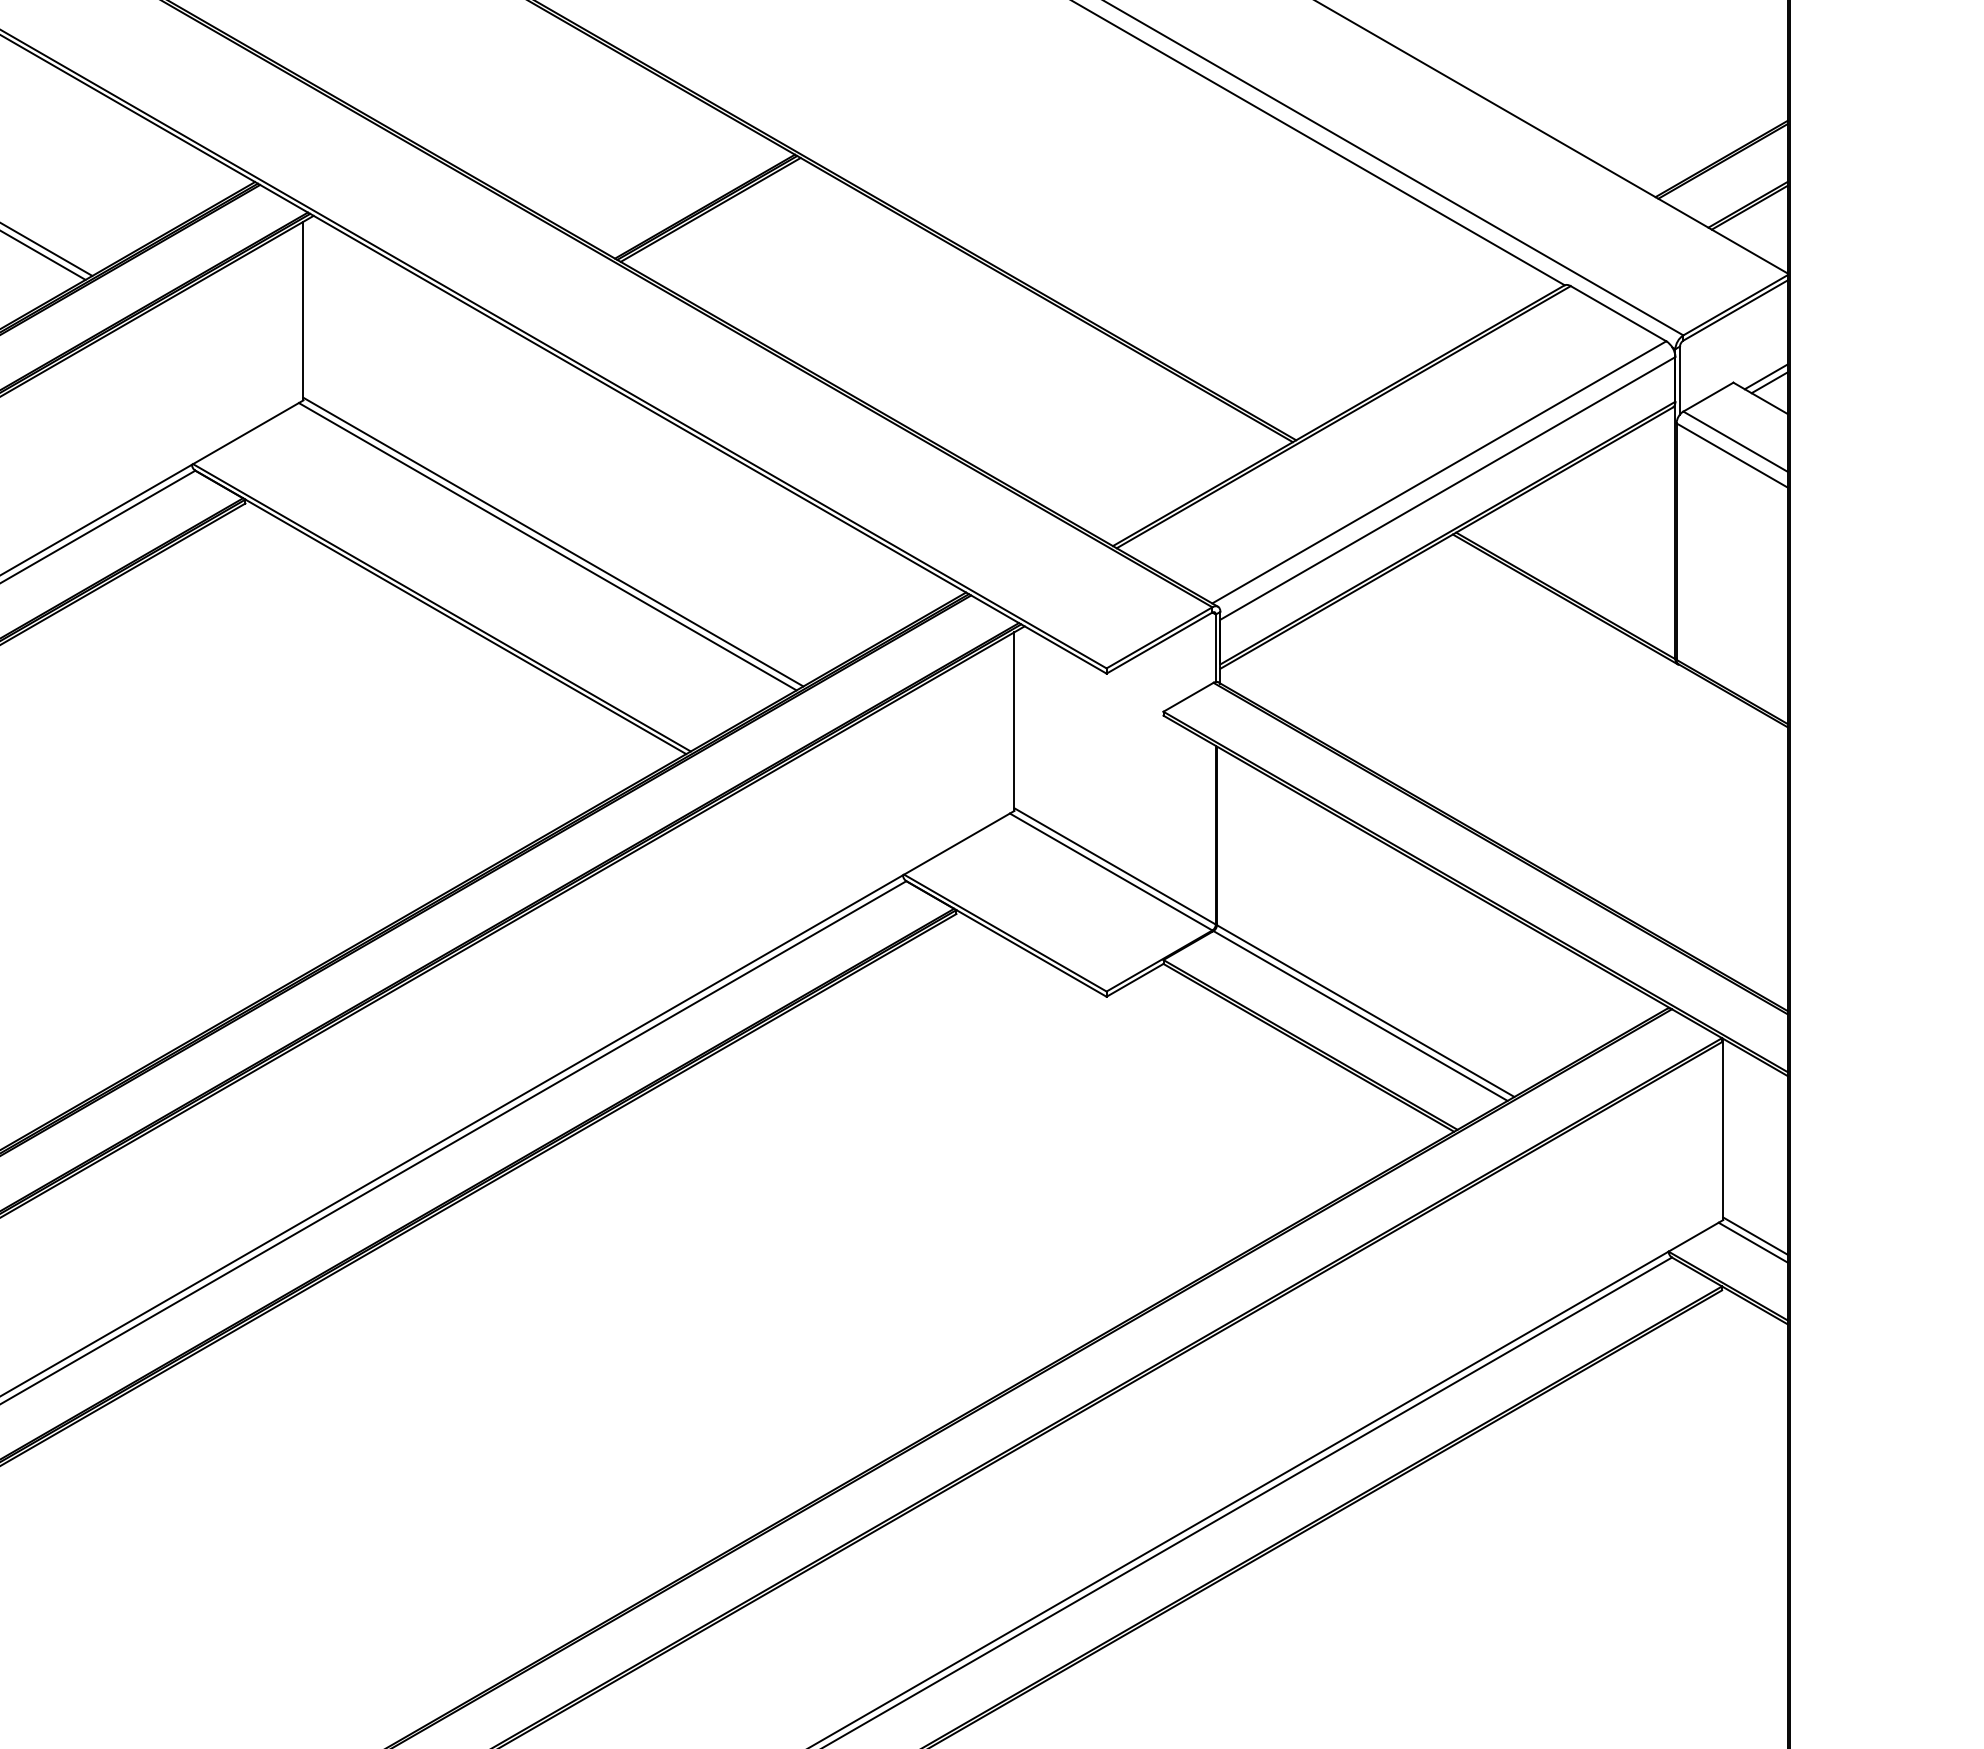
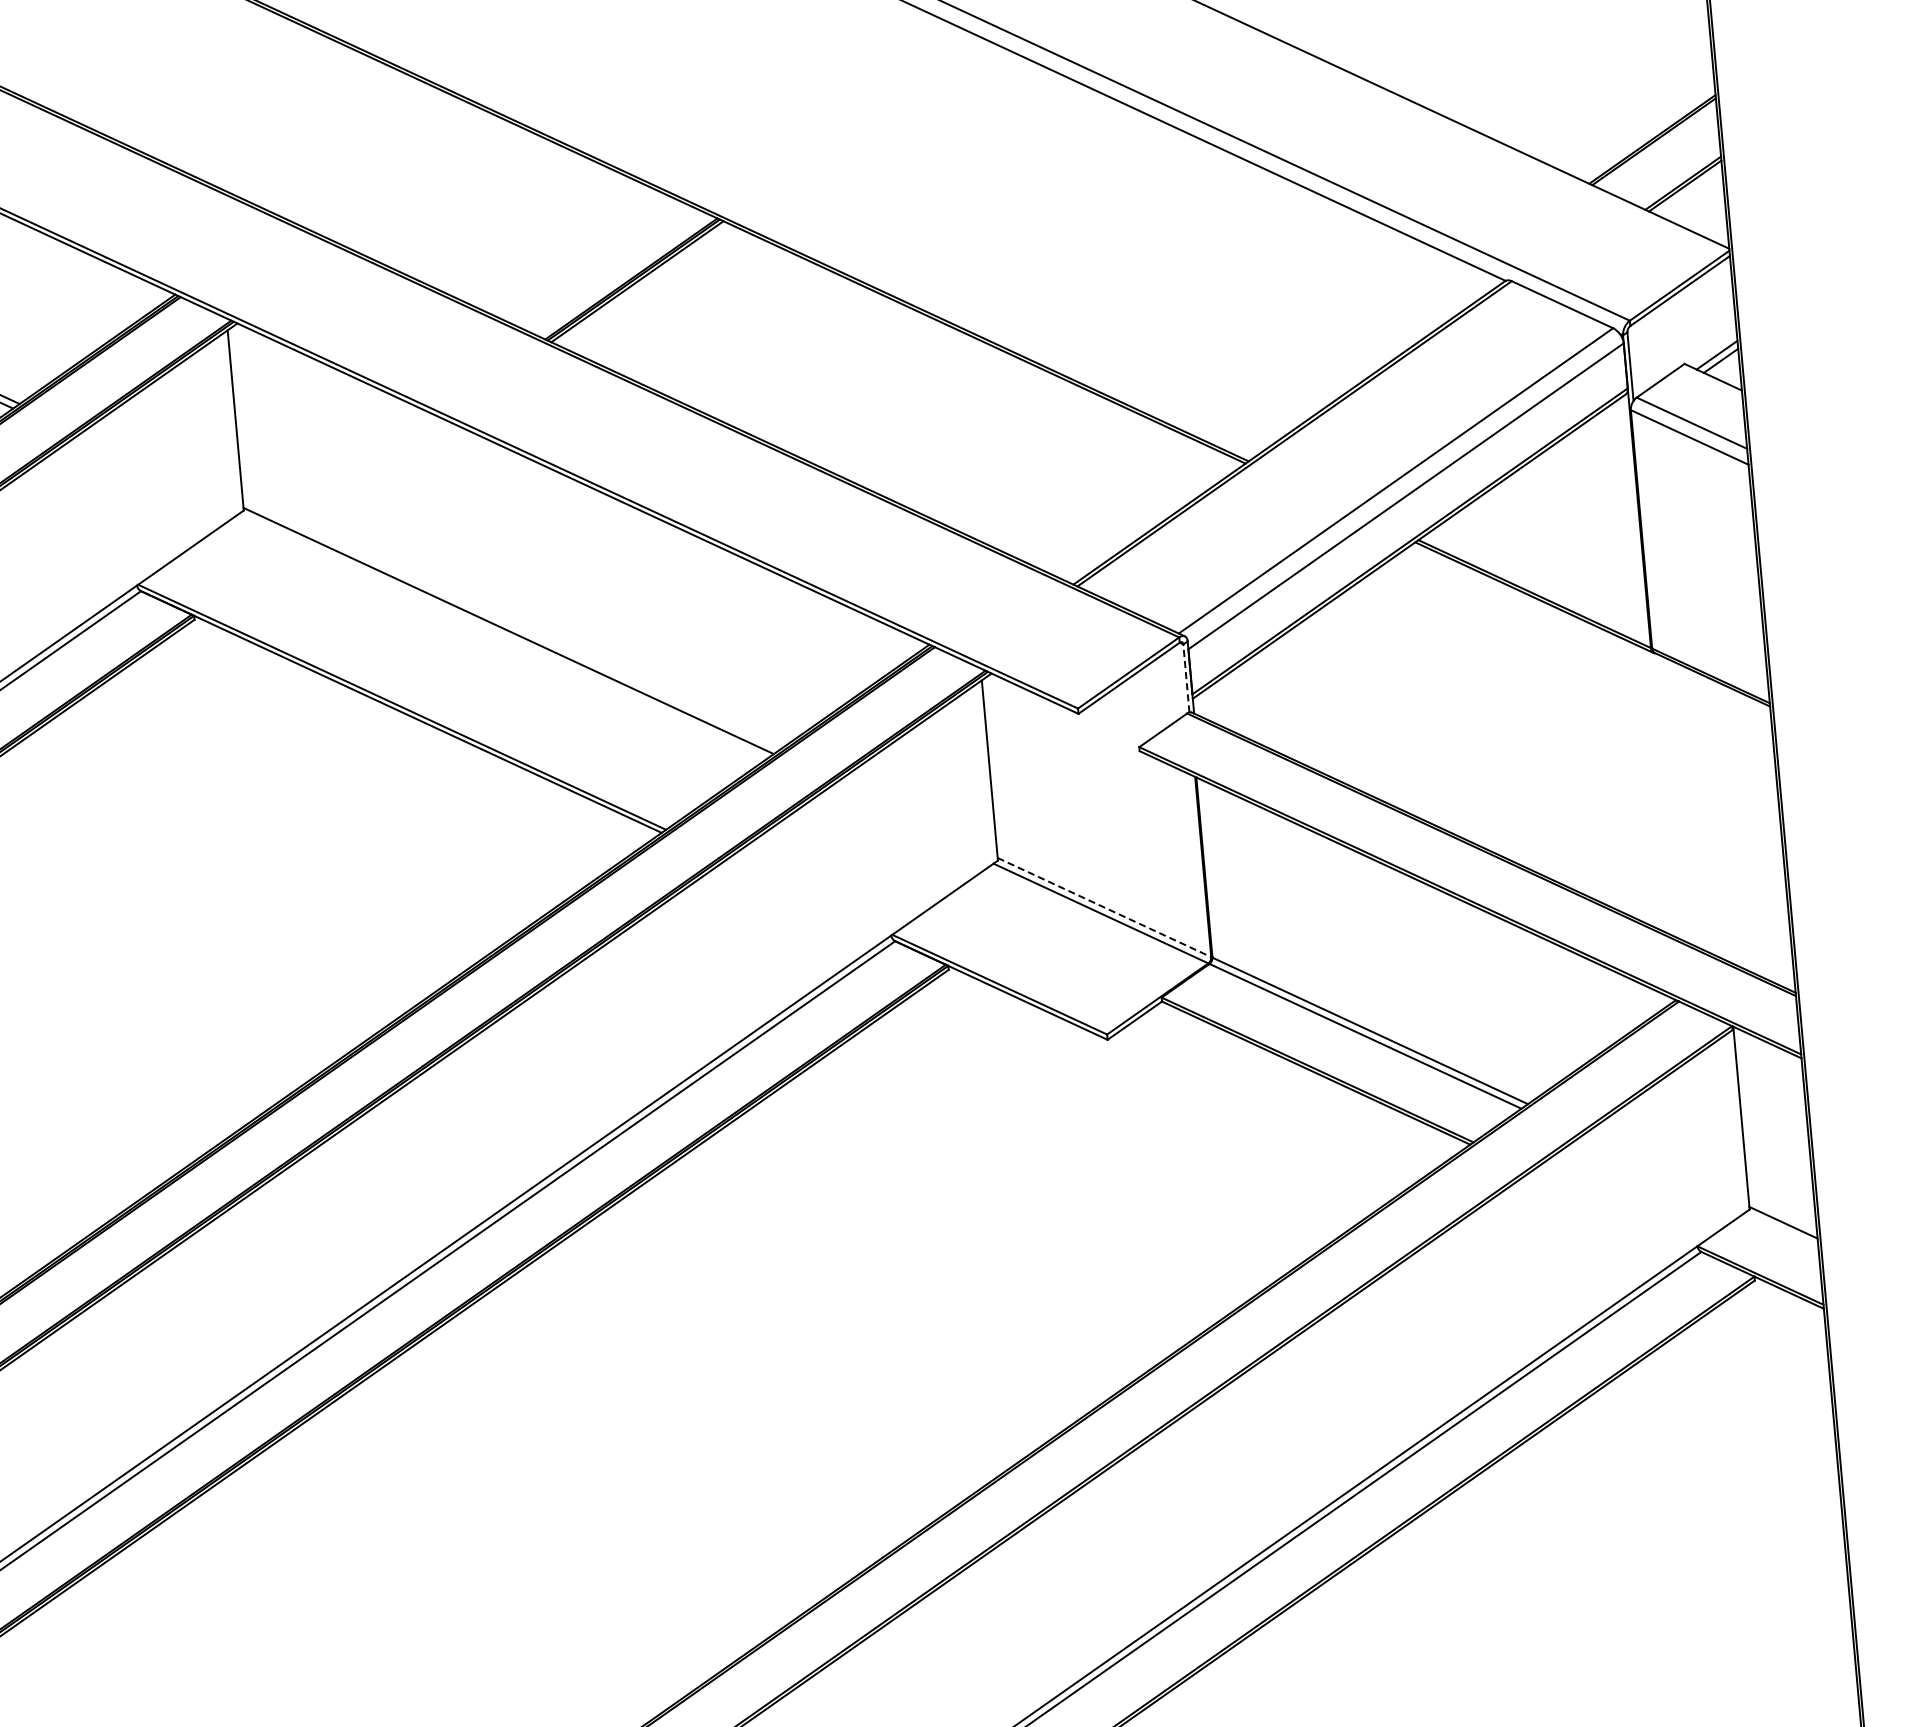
line: (547, 546) -> (503, 635), removed
line: (1215, 648) -> (1186, 678), solid -> dashed
line: (1115, 866) -> (1104, 907), solid -> dashed
line: (1752, 1242) -> (1781, 1229), removed

